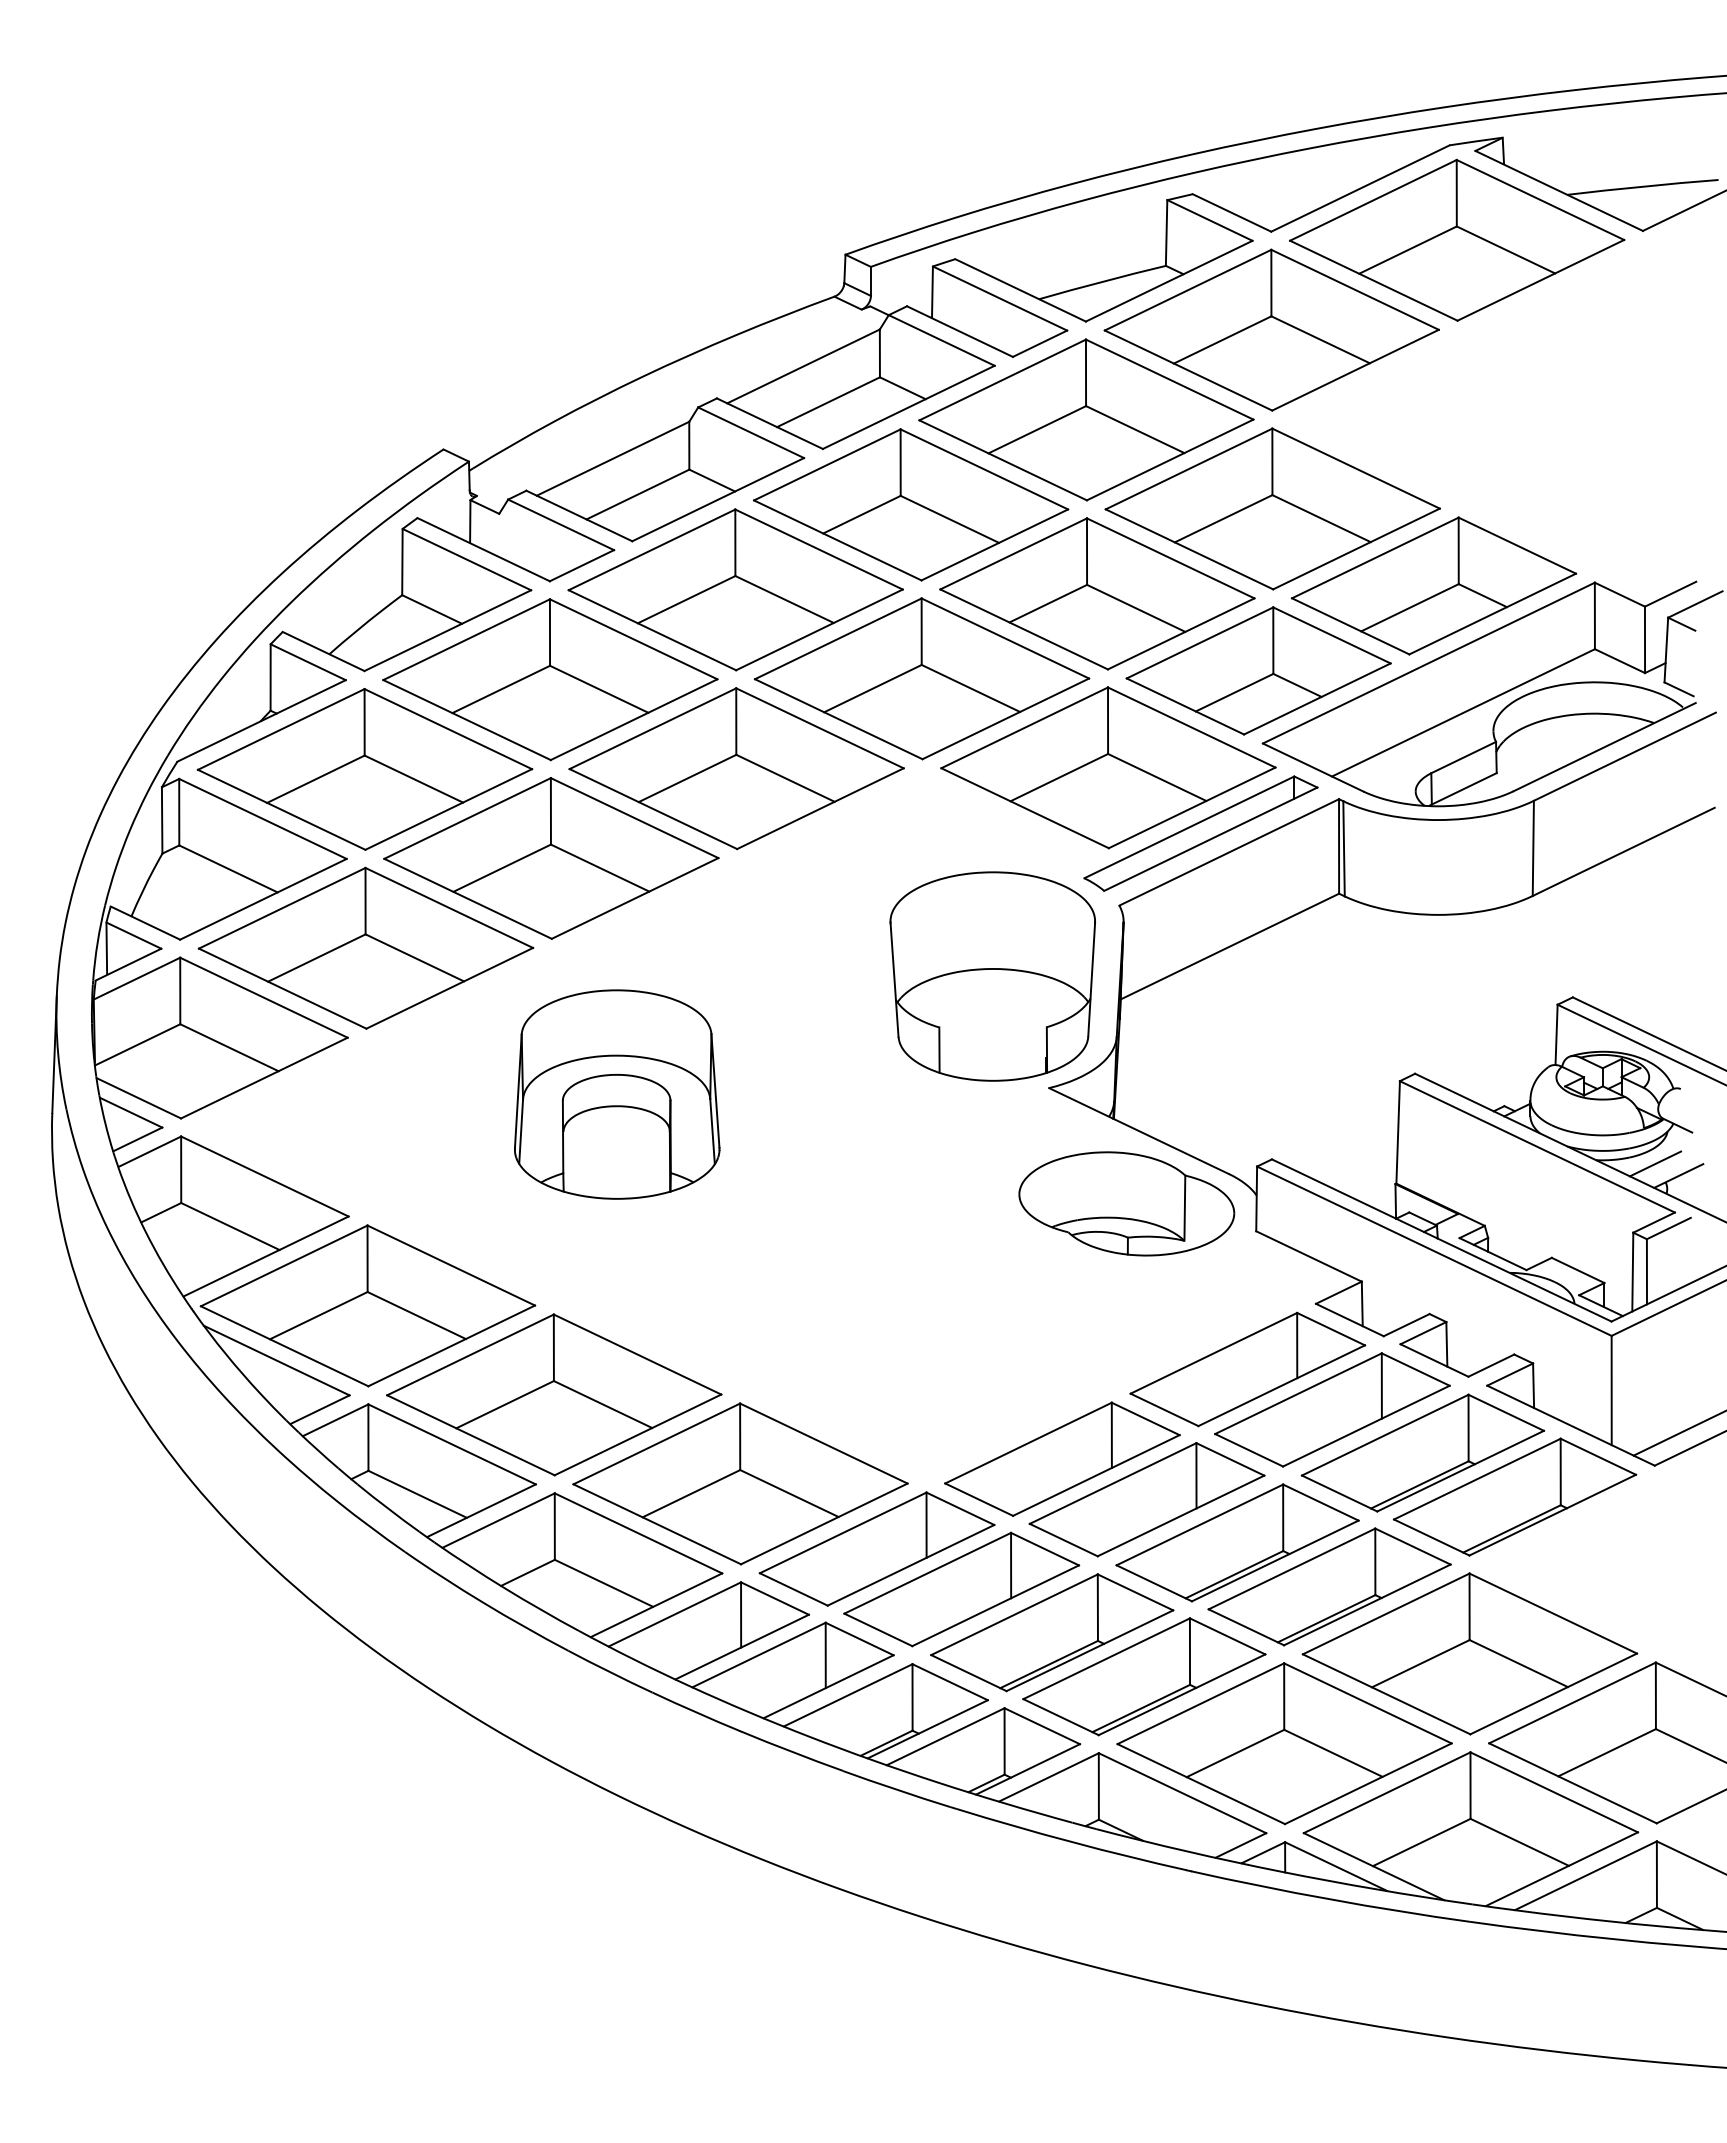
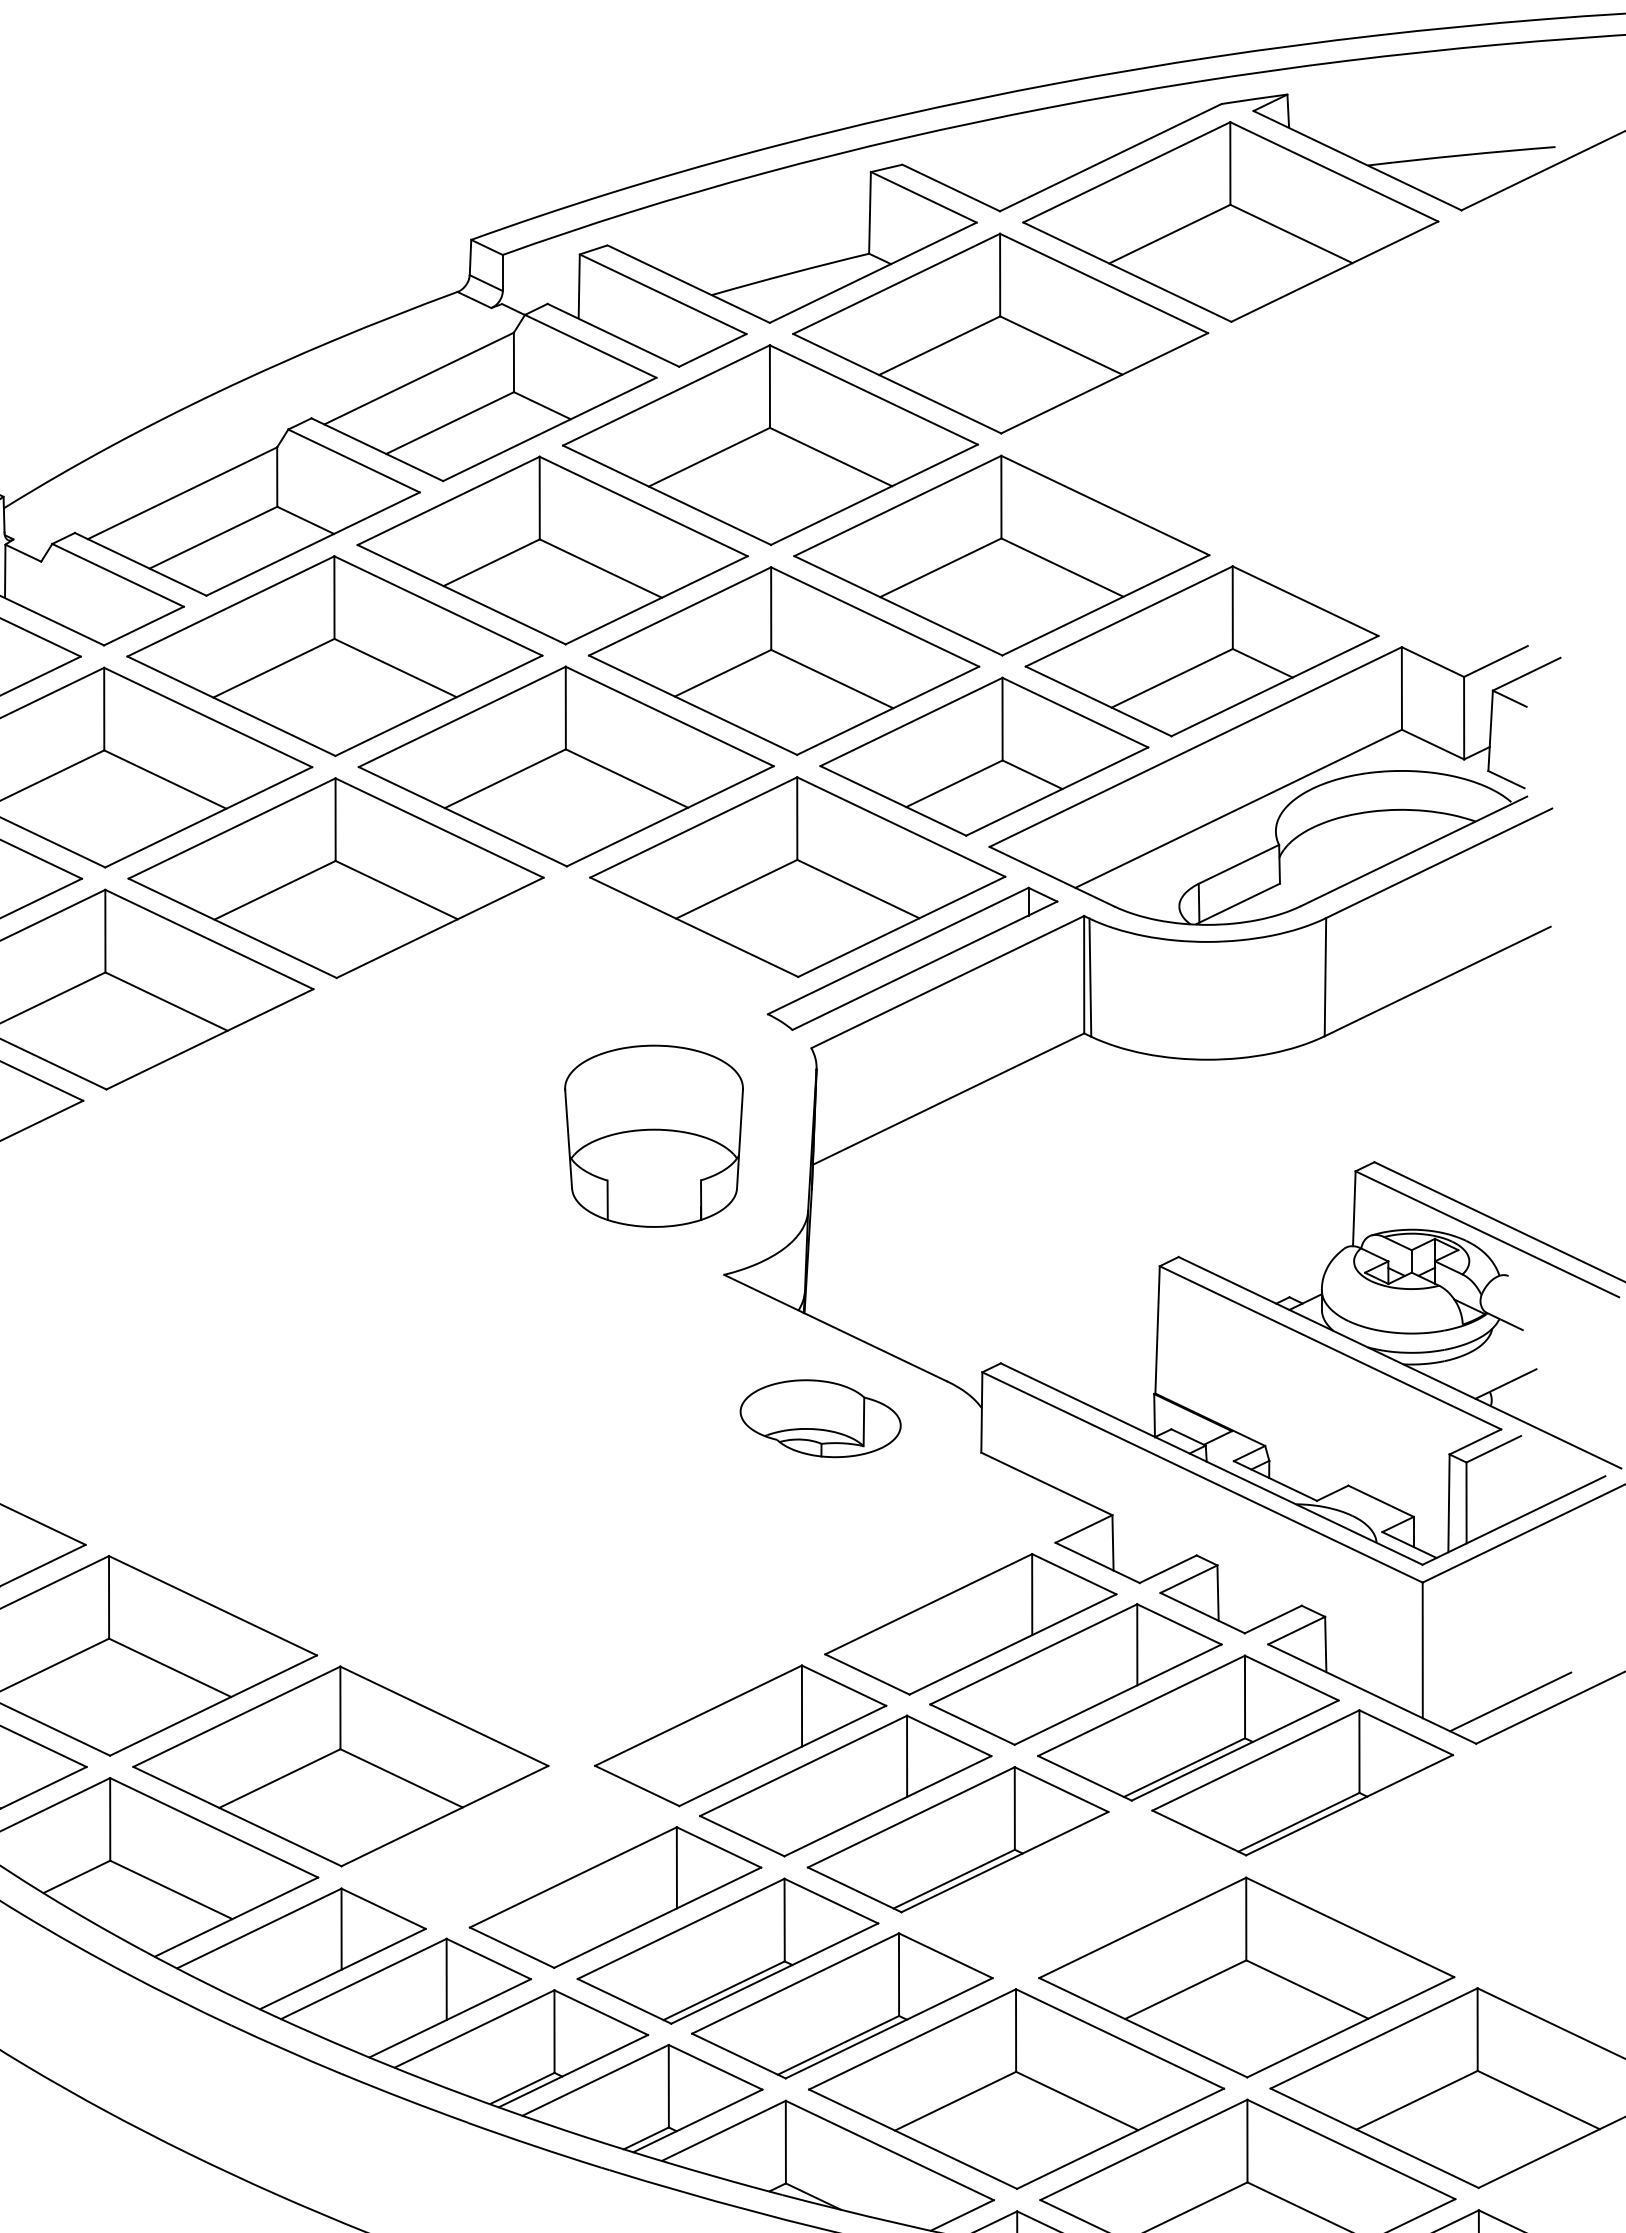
part: (992, 976) -> (653, 1136), size x0.7
part: (617, 1094) -> (188, 1282), removed
line: (1655, 1163) -> (1477, 1368), removed
part: (1126, 1203) -> (820, 1418), size x0.6
part: (876, 1548) -> (509, 1846), removed
part: (1329, 1586) -> (1072, 1893), removed

